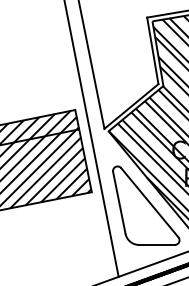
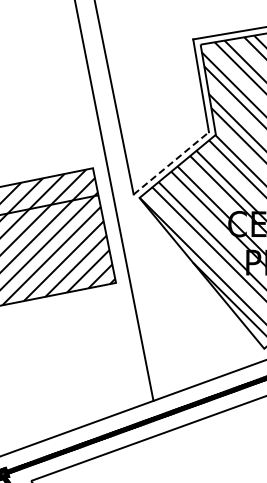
line: (131, 106) -> (171, 163), solid -> dashed
part: (145, 205) -> (191, 301), removed

